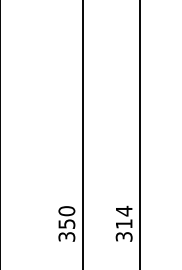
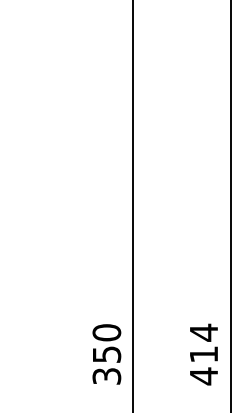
text: (123, 236) -> (202, 375), 314 -> 414

